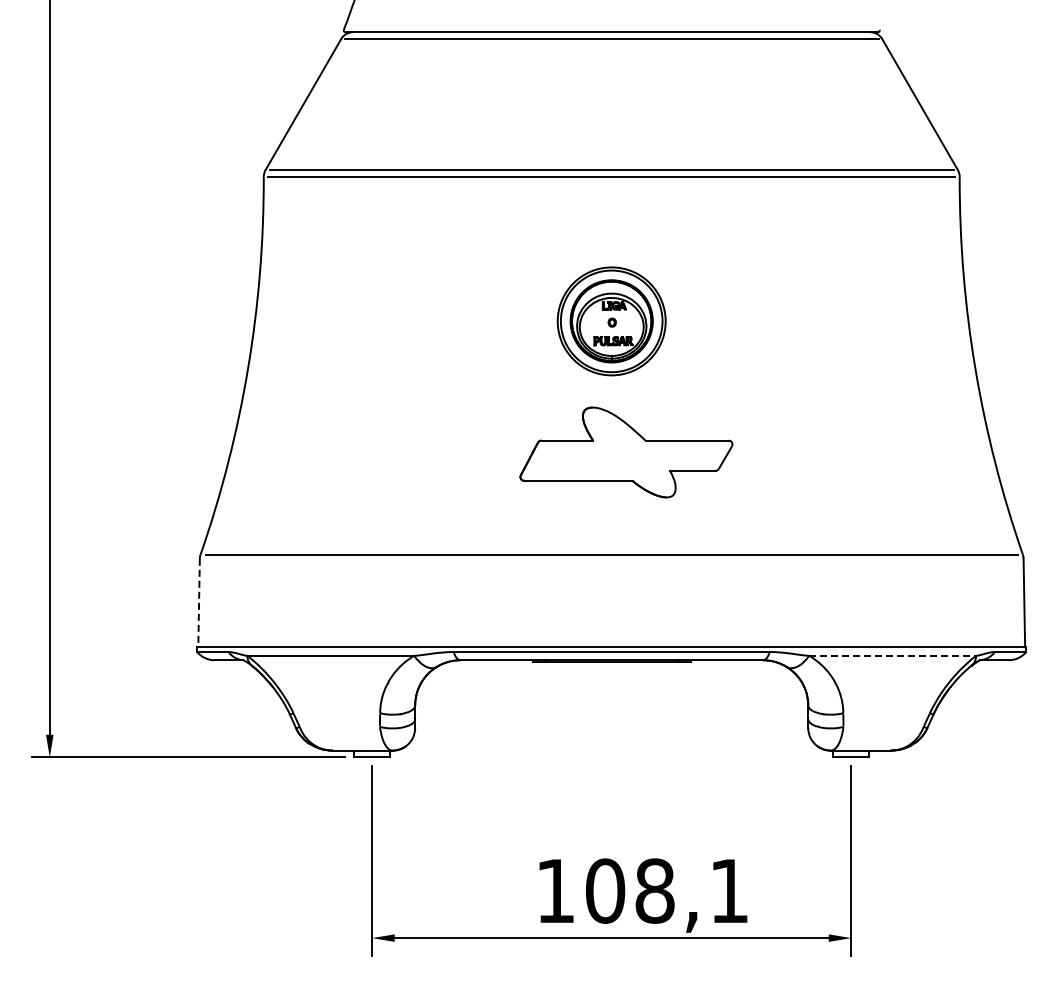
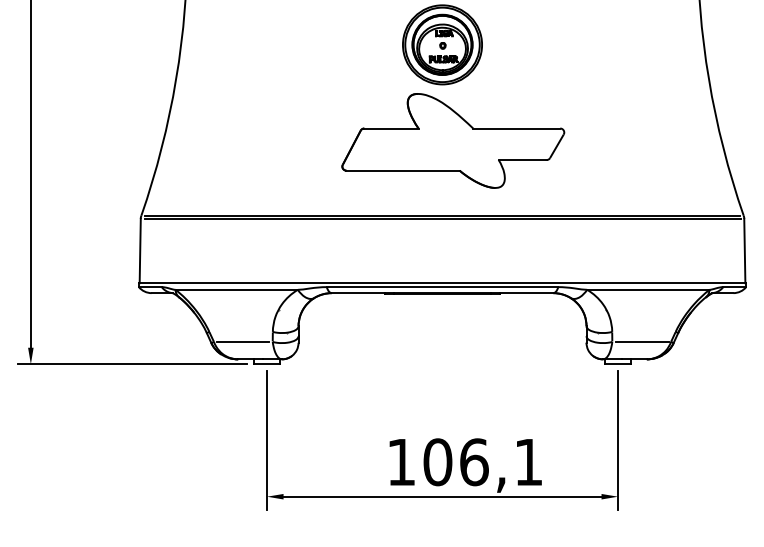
part: (626, 452) -> (453, 140), size x1.43
line: (611, 558) -> (442, 218), added
line: (199, 602) -> (140, 250), dashed -> solid
line: (892, 655) -> (648, 289), dashed -> solid
line: (339, 726) -> (243, 341), added
line: (884, 726) -> (642, 341), added
text: (655, 890) -> (474, 461), 108,1 -> 106,1

